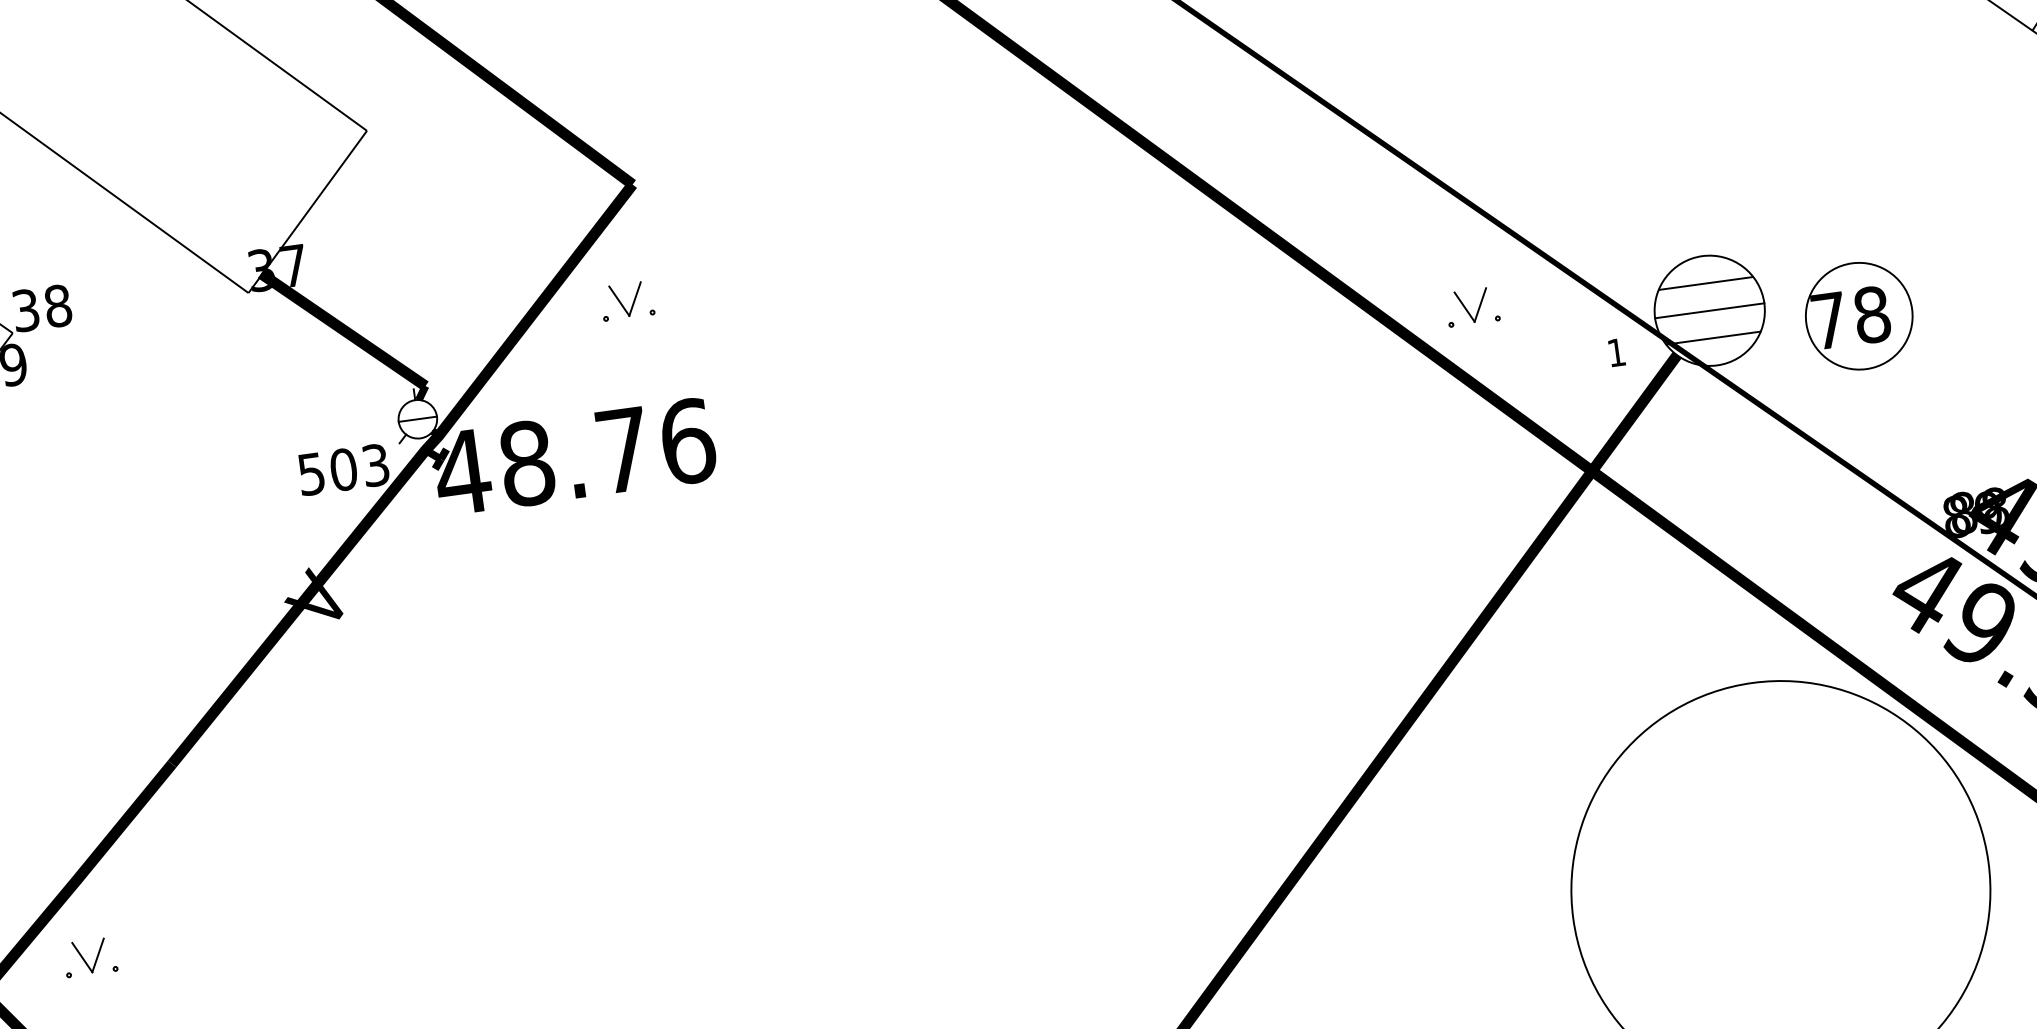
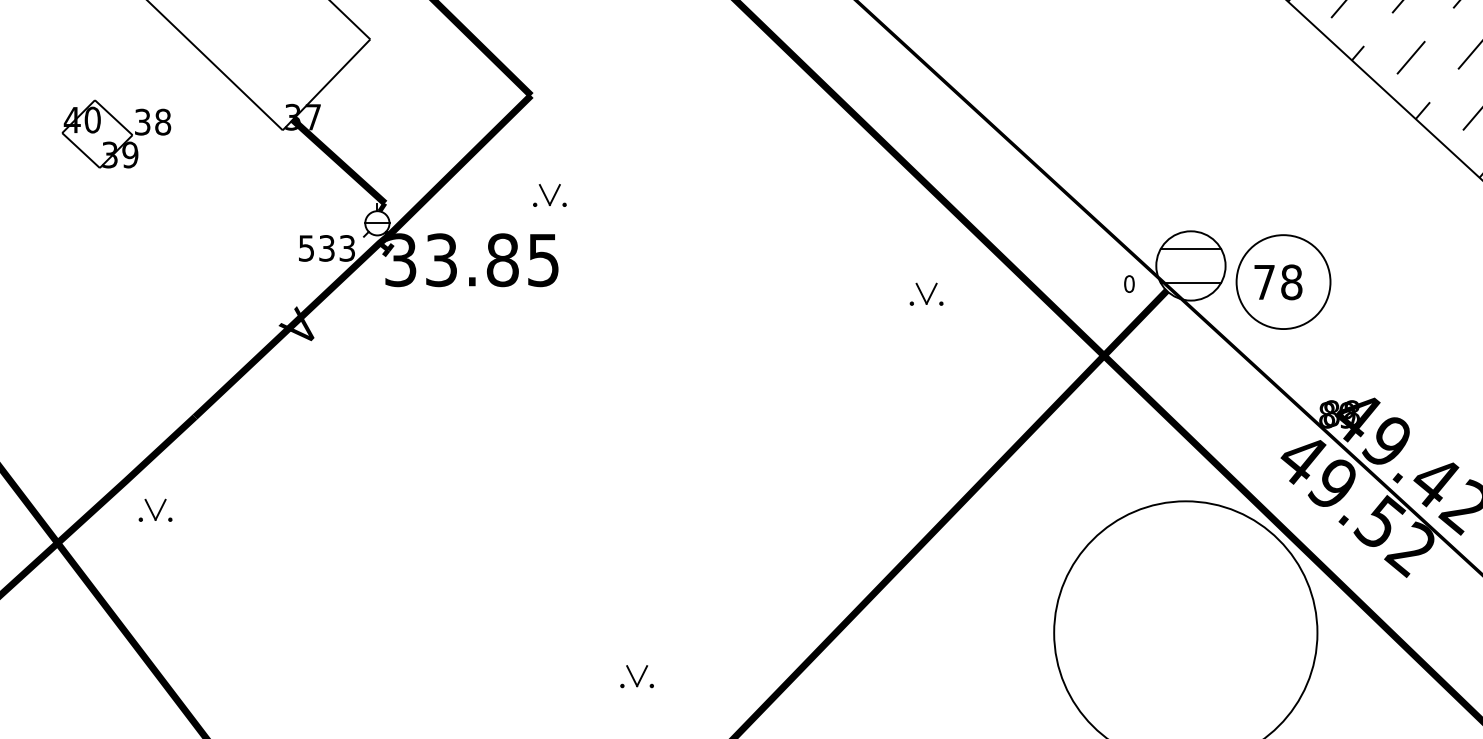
part: (626, 301) -> (549, 195), moved
part: (1472, 305) -> (926, 293), moved
line: (1708, 310) -> (1190, 265), removed
circle: (1859, 315) -> (1283, 281), size x1.4
text: (1616, 351) -> (1129, 283), 1 -> 0
text: (574, 457) -> (471, 260), 48.76 -> 33.85
text: (344, 469) -> (327, 248), 503 -> 533
part: (89, 955) -> (155, 509), moved

